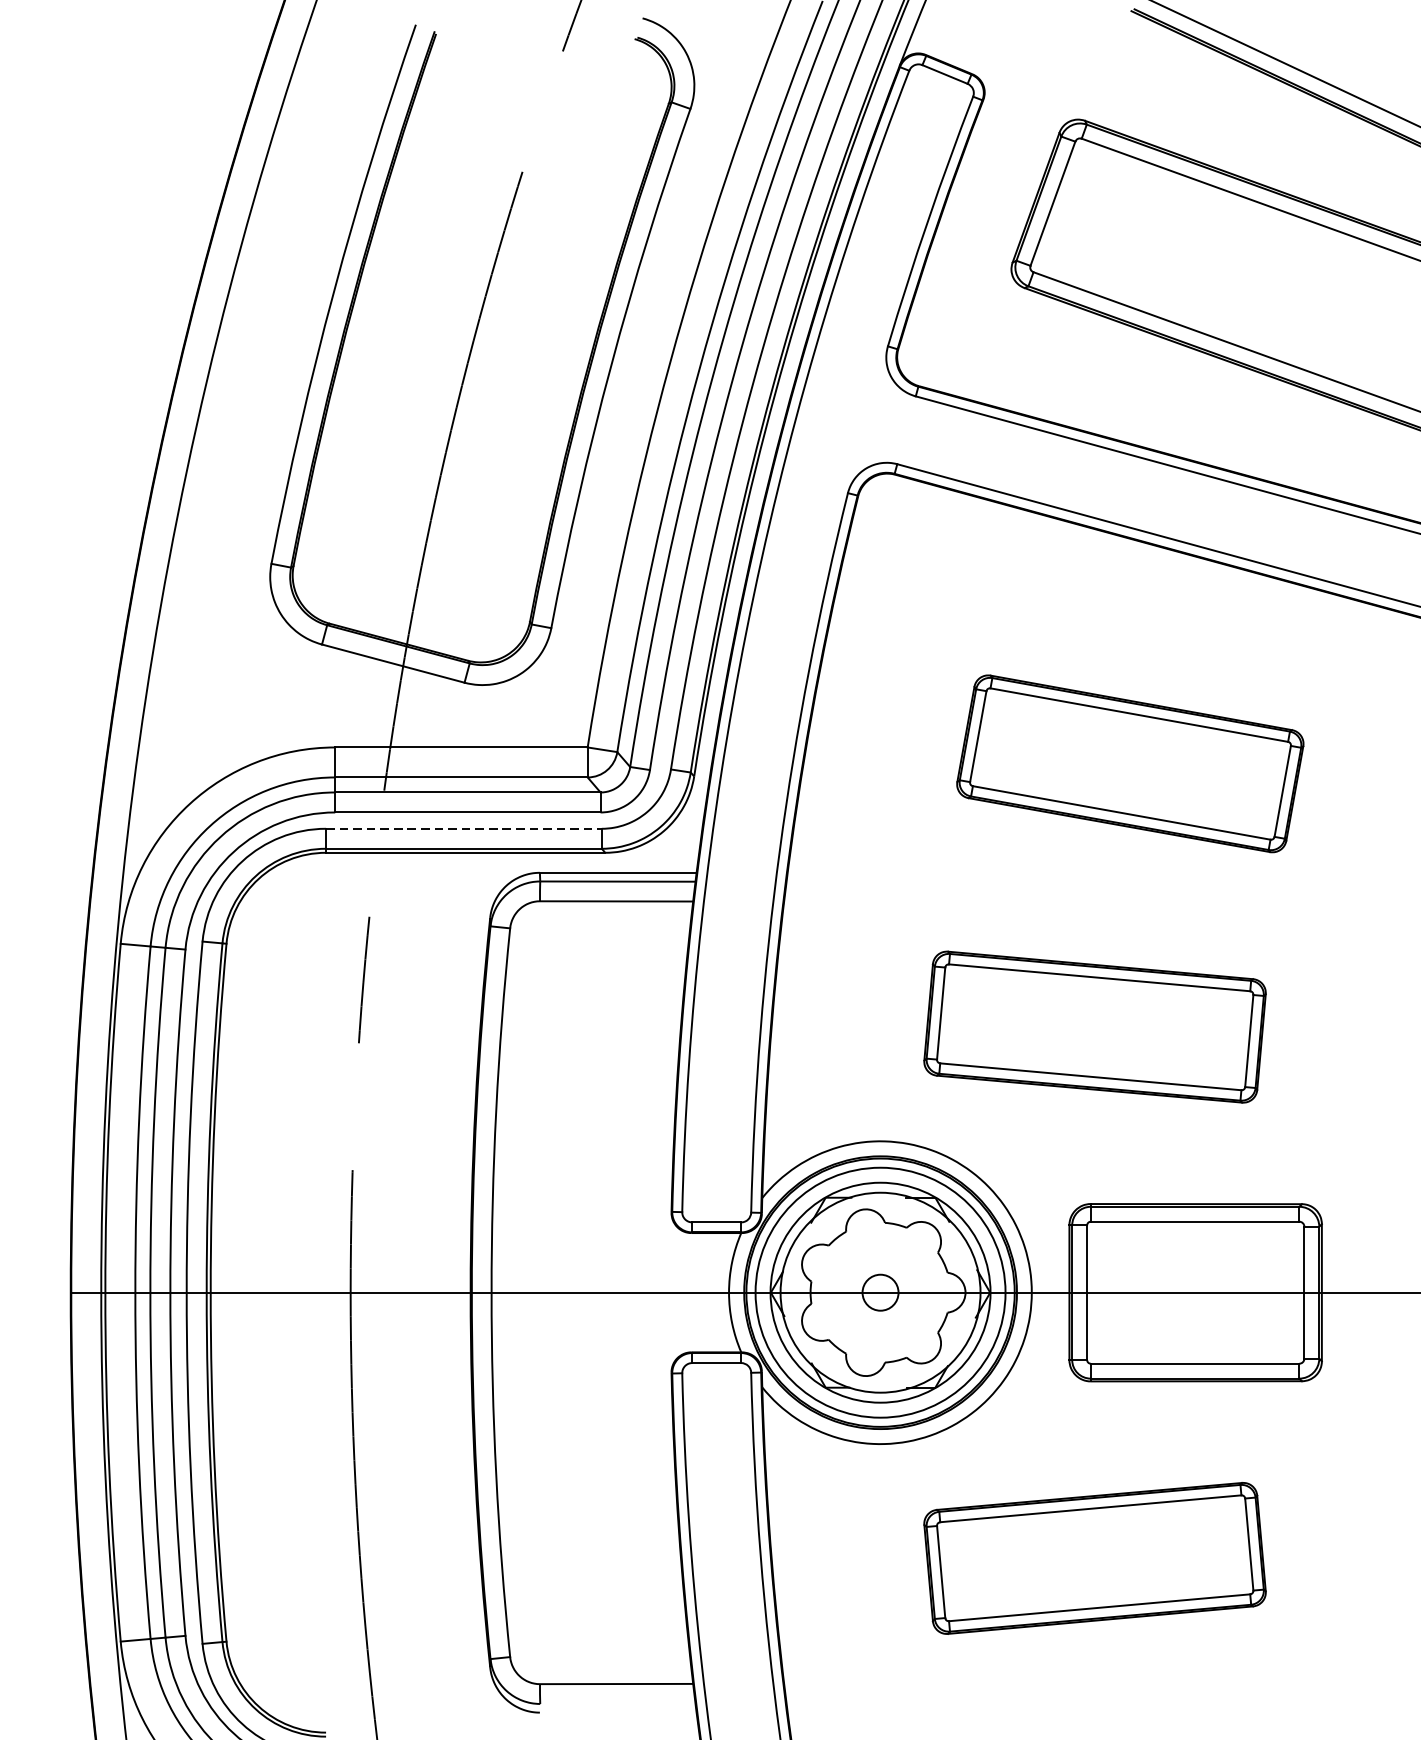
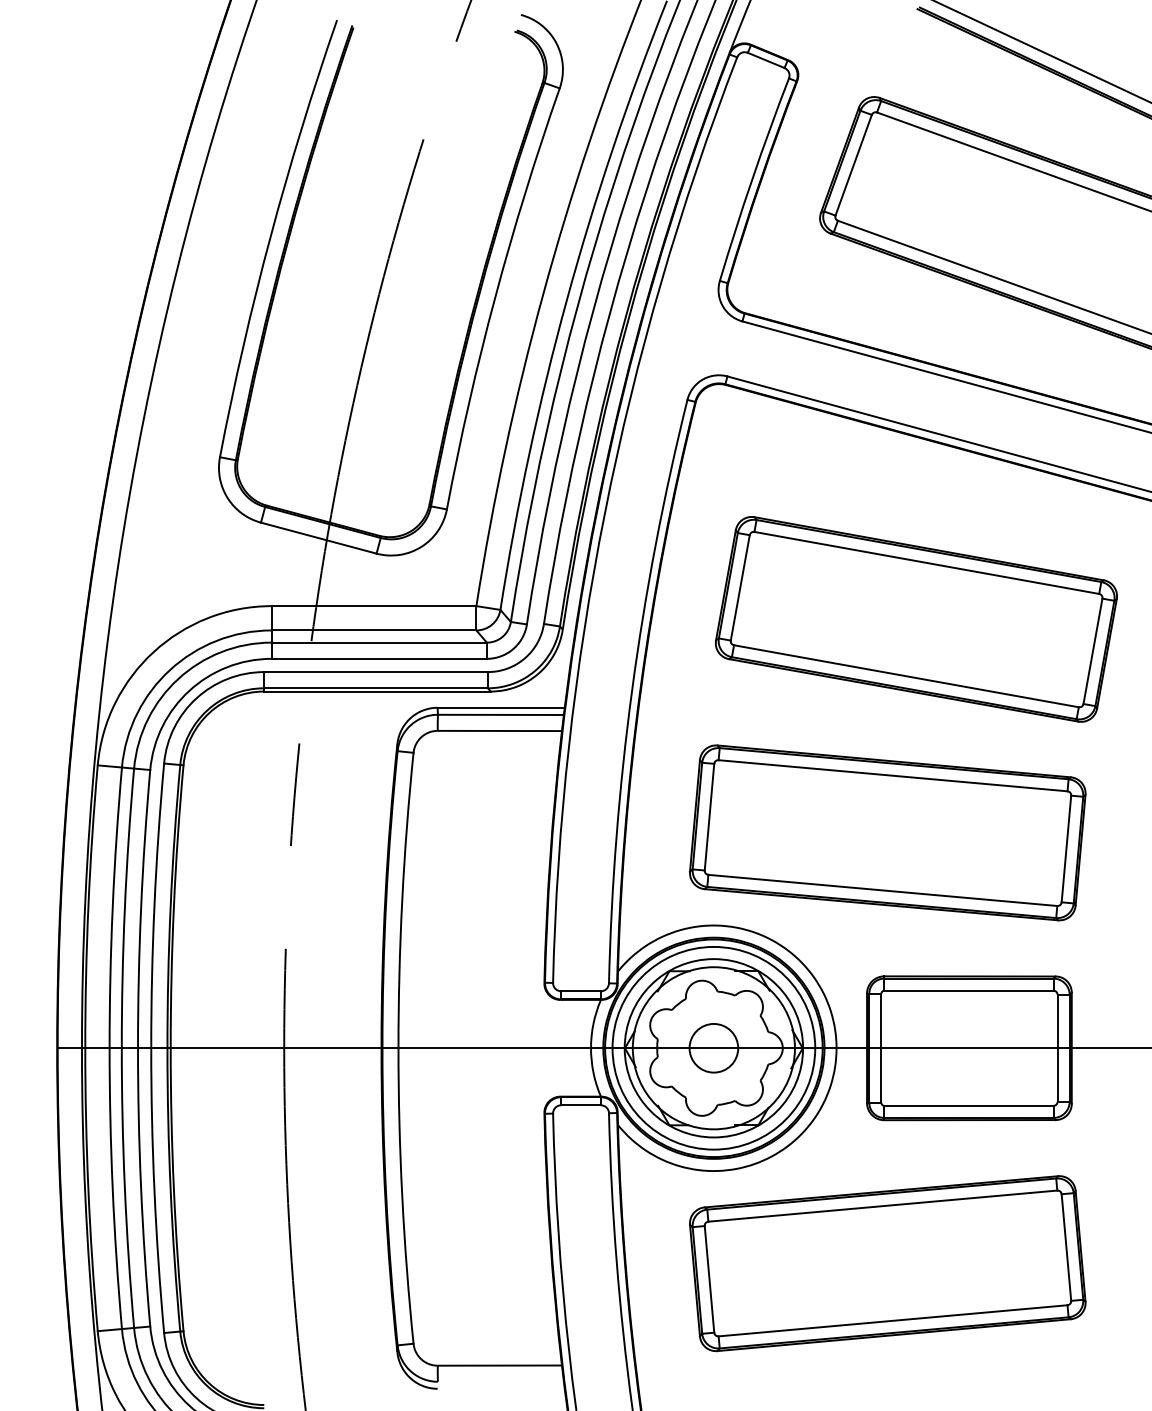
part: (1130, 763) -> (916, 619), size x1.43
line: (464, 829) -> (376, 672), dashed -> solid
part: (1094, 1026) -> (887, 832), size x1.43
circle: (880, 1291) -> (713, 1047), size x1.67
part: (1094, 1558) -> (887, 1263), size x1.43

